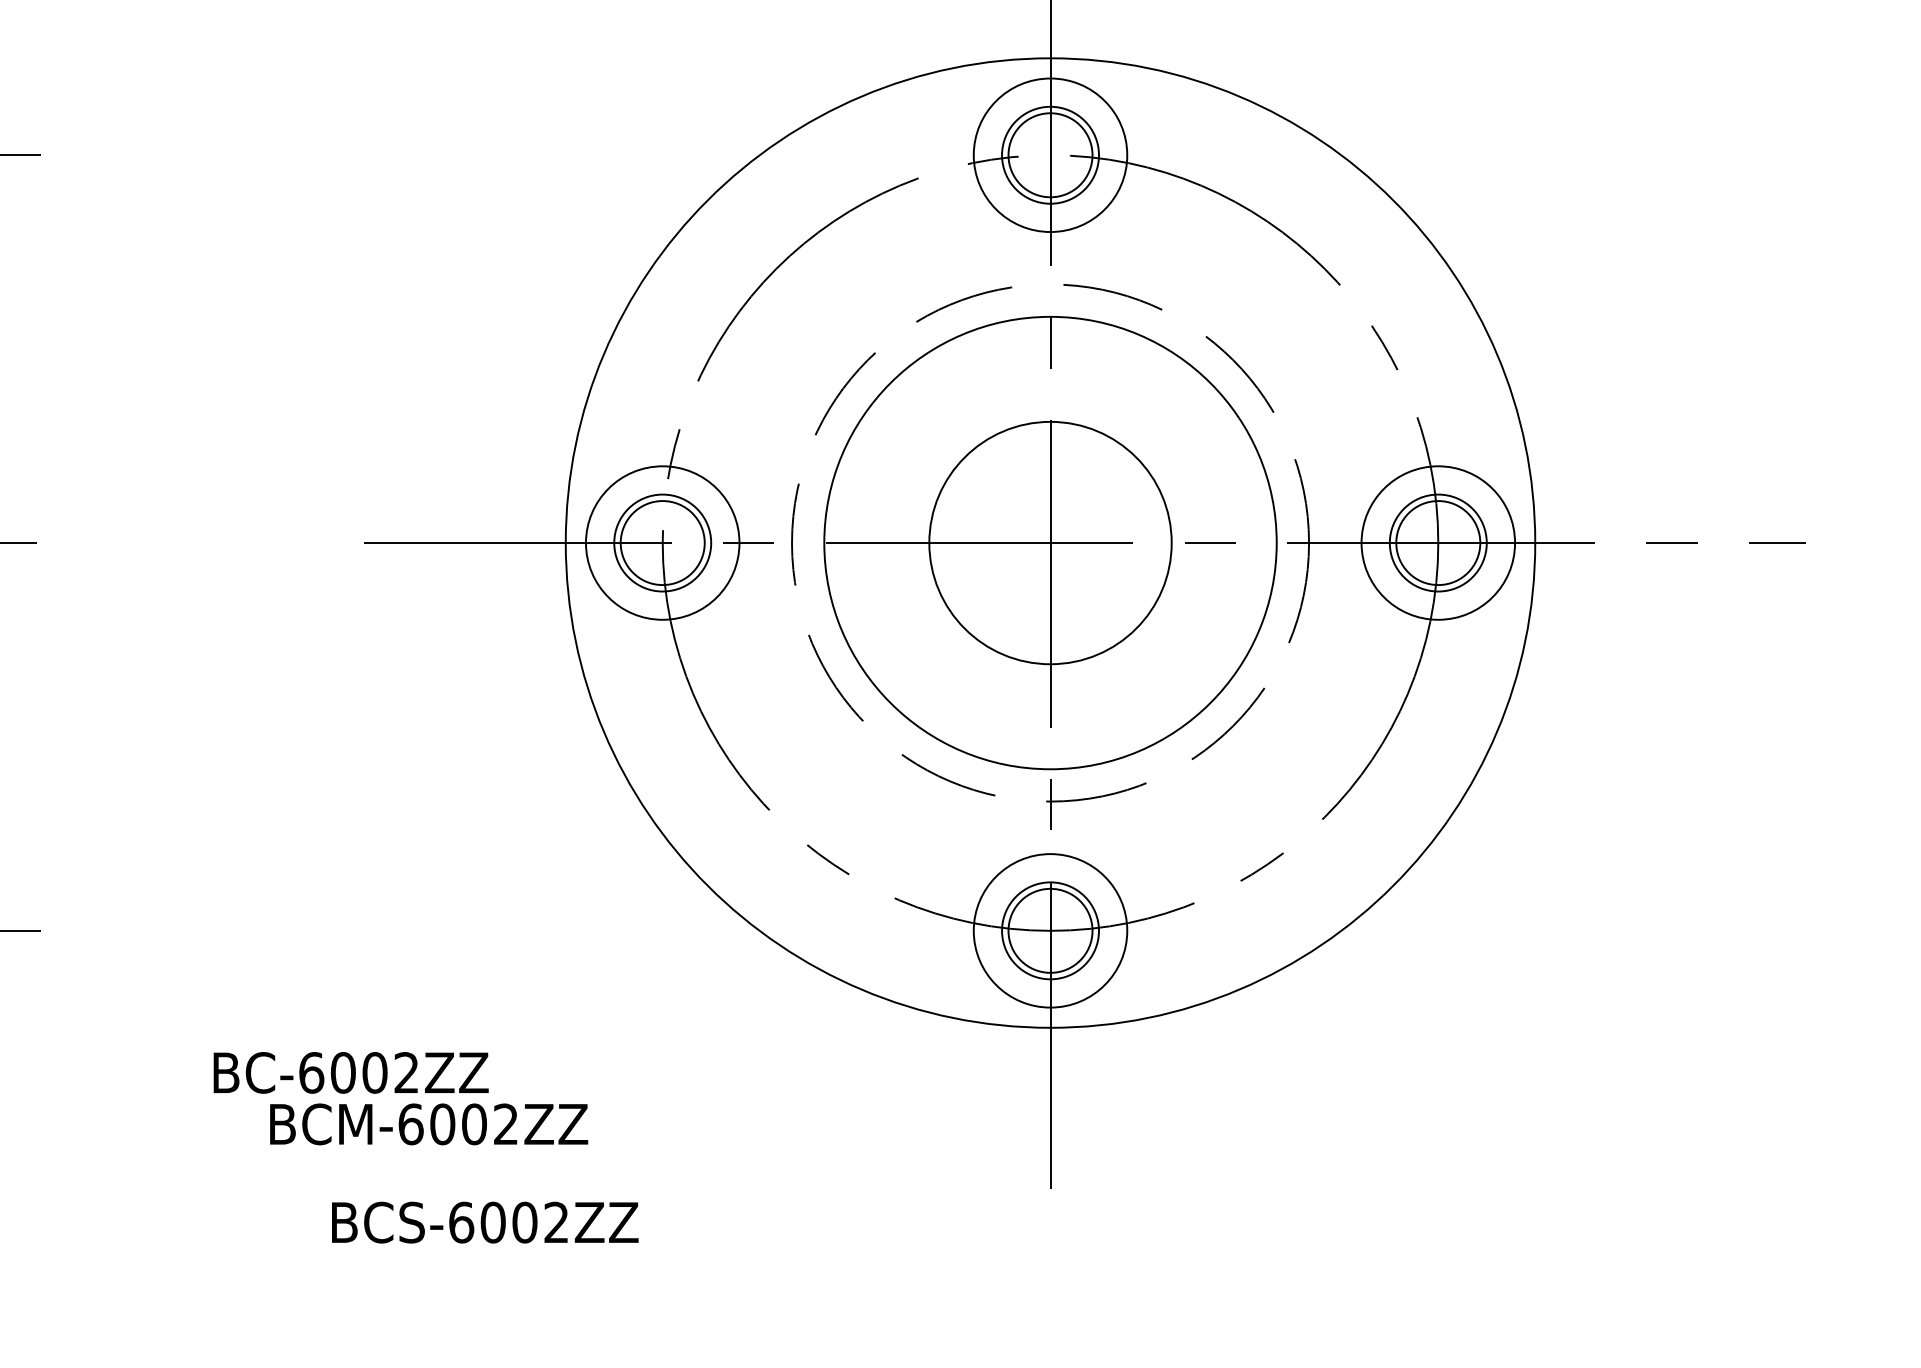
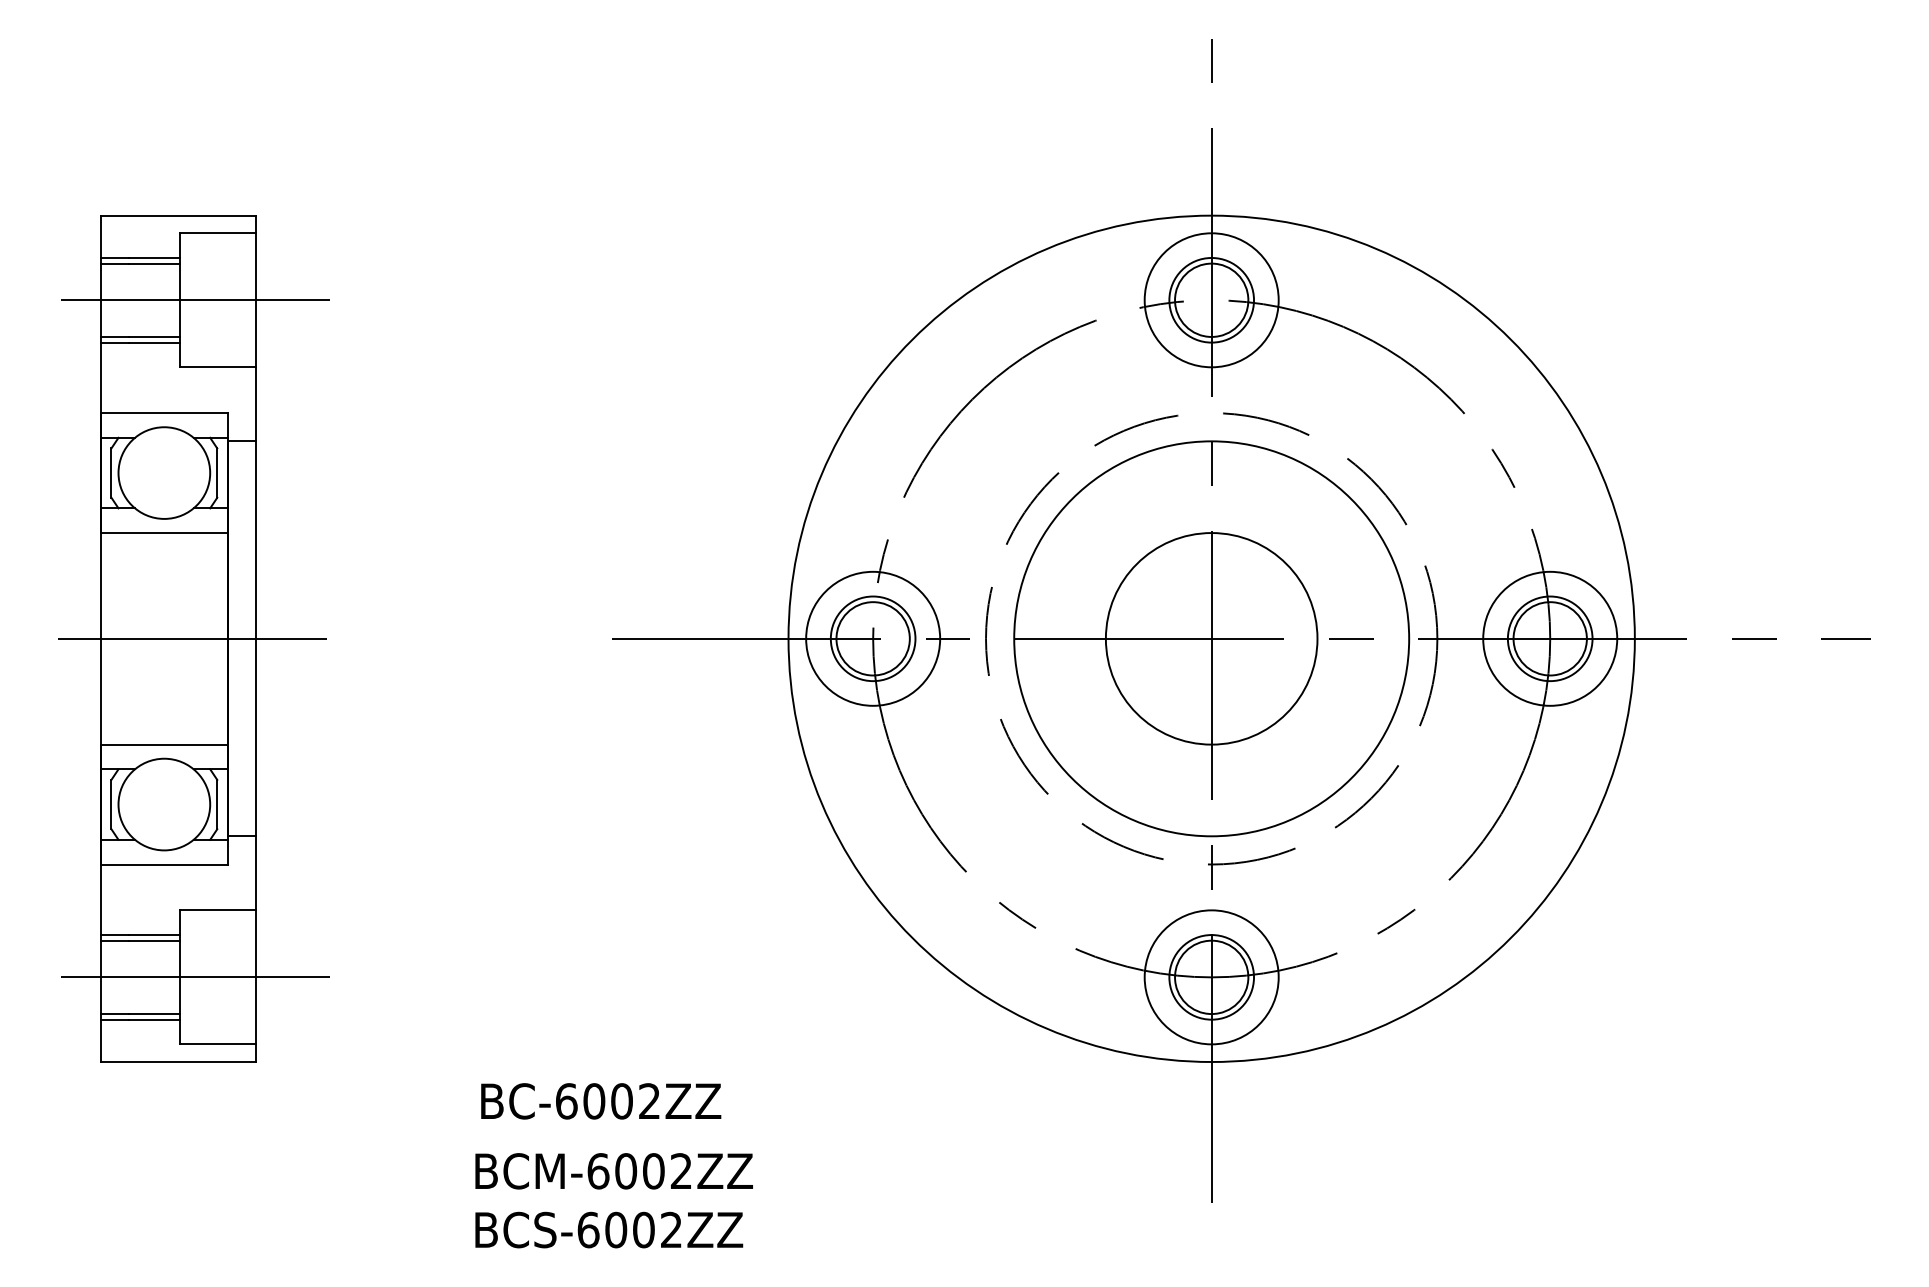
text: (428, 1124) -> (613, 1171), moved
text: (485, 1221) -> (609, 1229), moved

